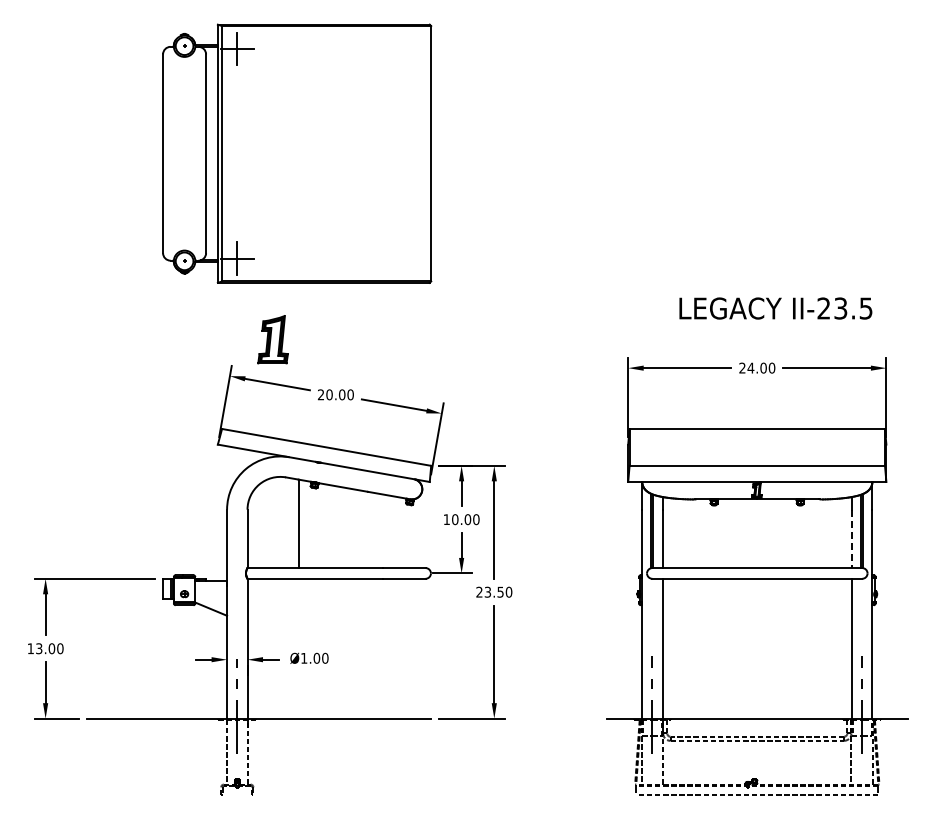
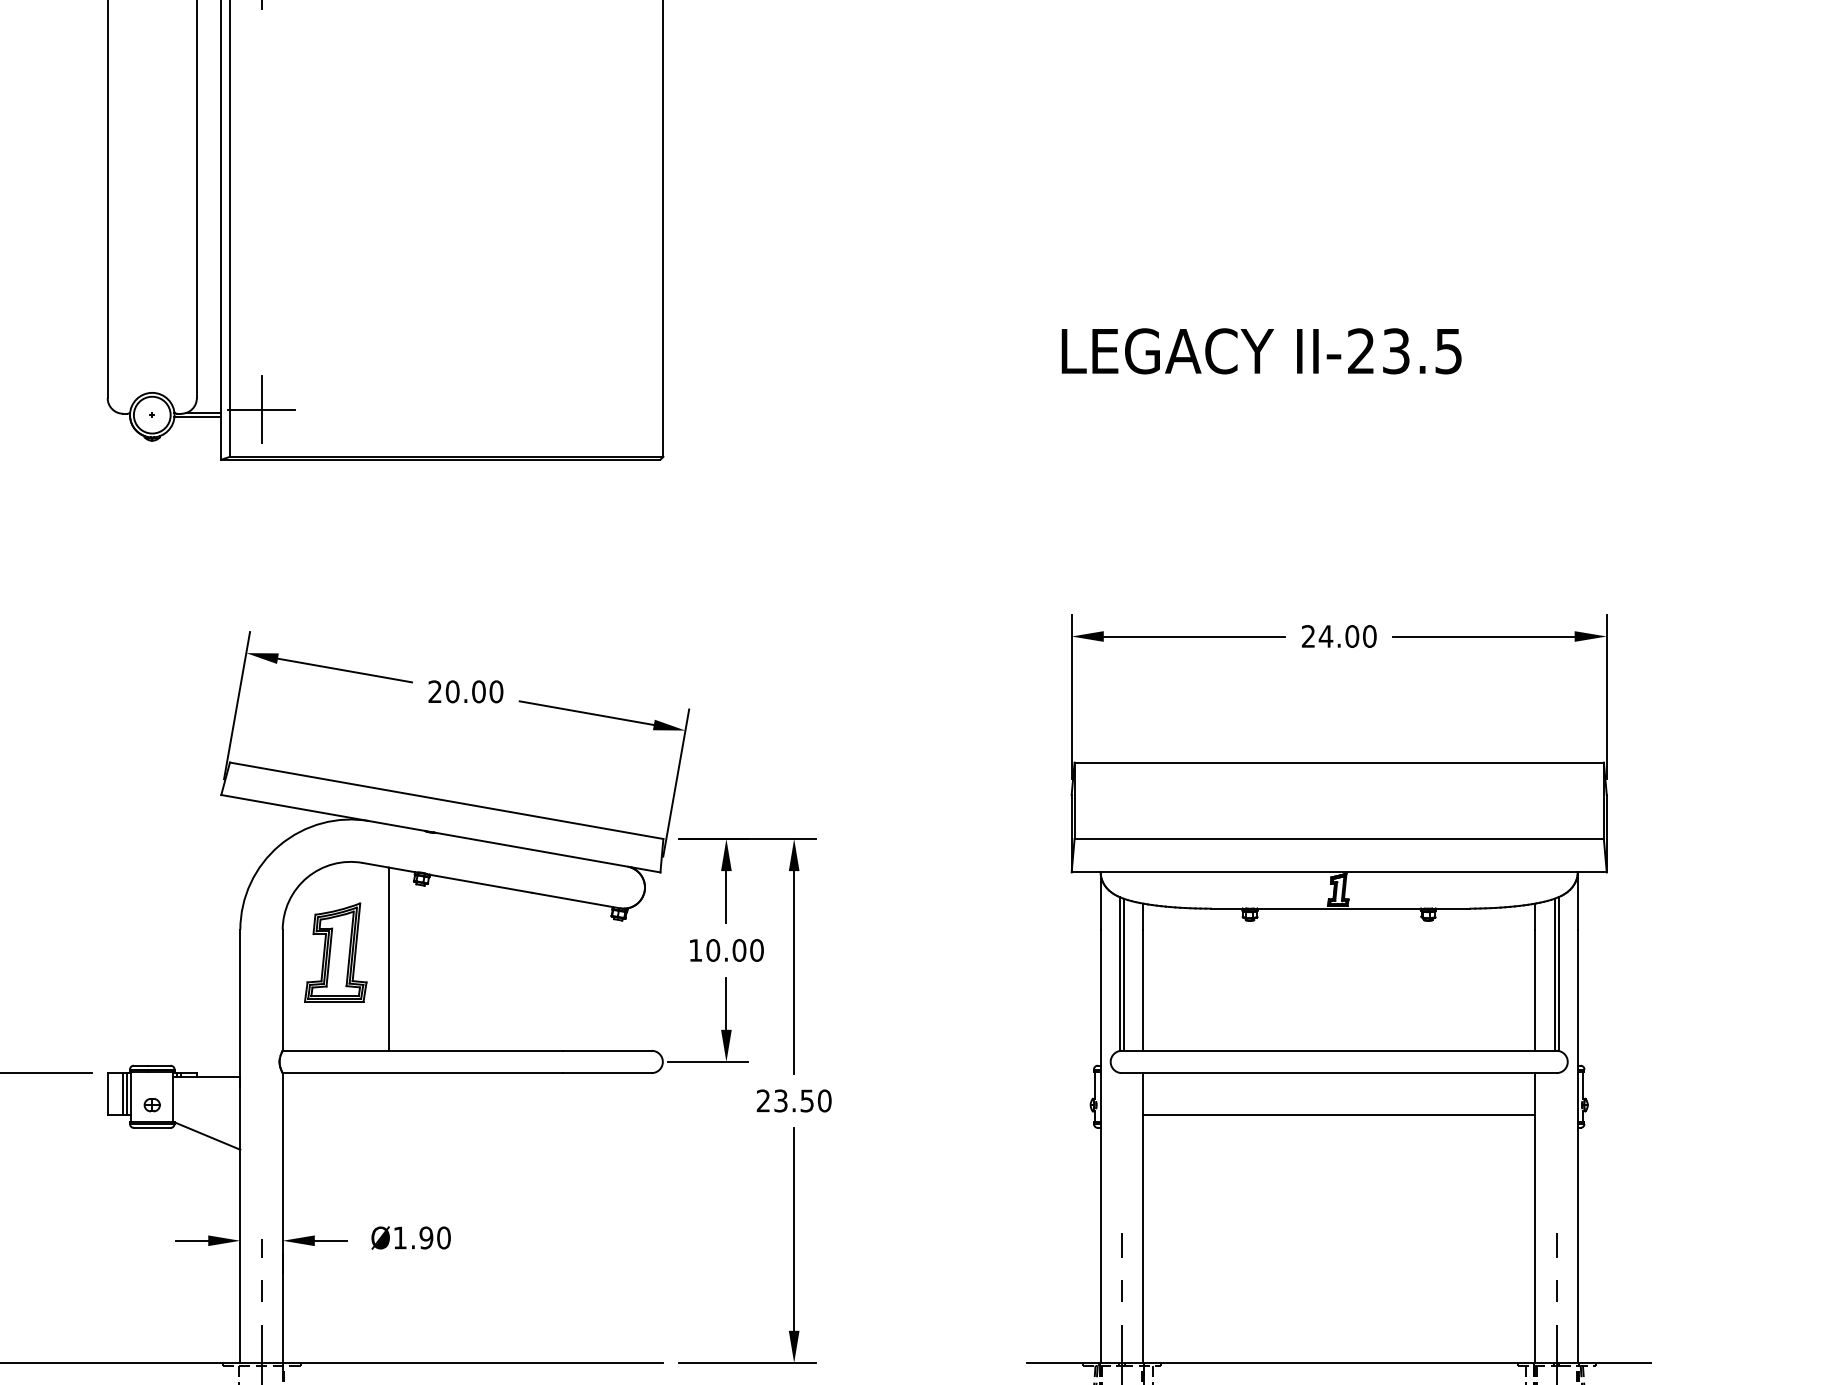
text: (775, 308) -> (1260, 351), moved
part: (272, 339) -> (334, 952), moved
line: (851, 539) -> (1534, 991), dashed -> solid
line: (756, 598) -> (1337, 1113), added
text: (316, 658) -> (425, 1238), Ø1.00 -> Ø1.90

